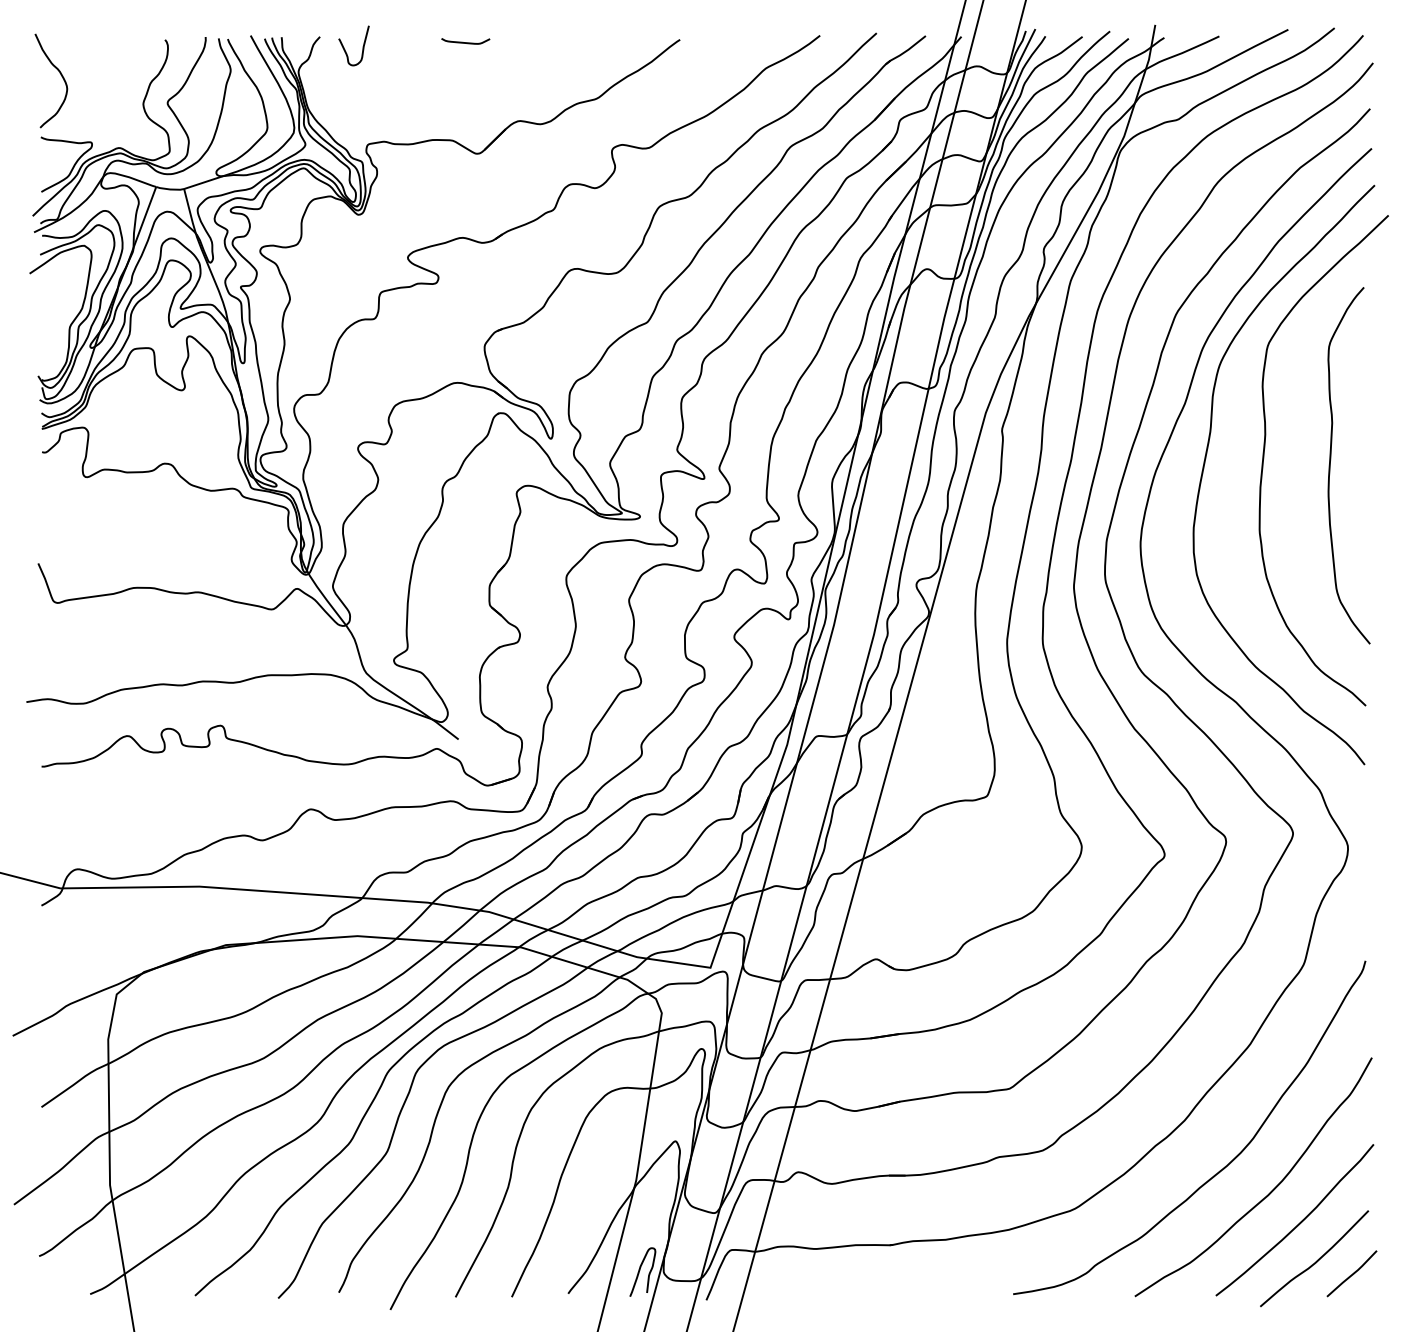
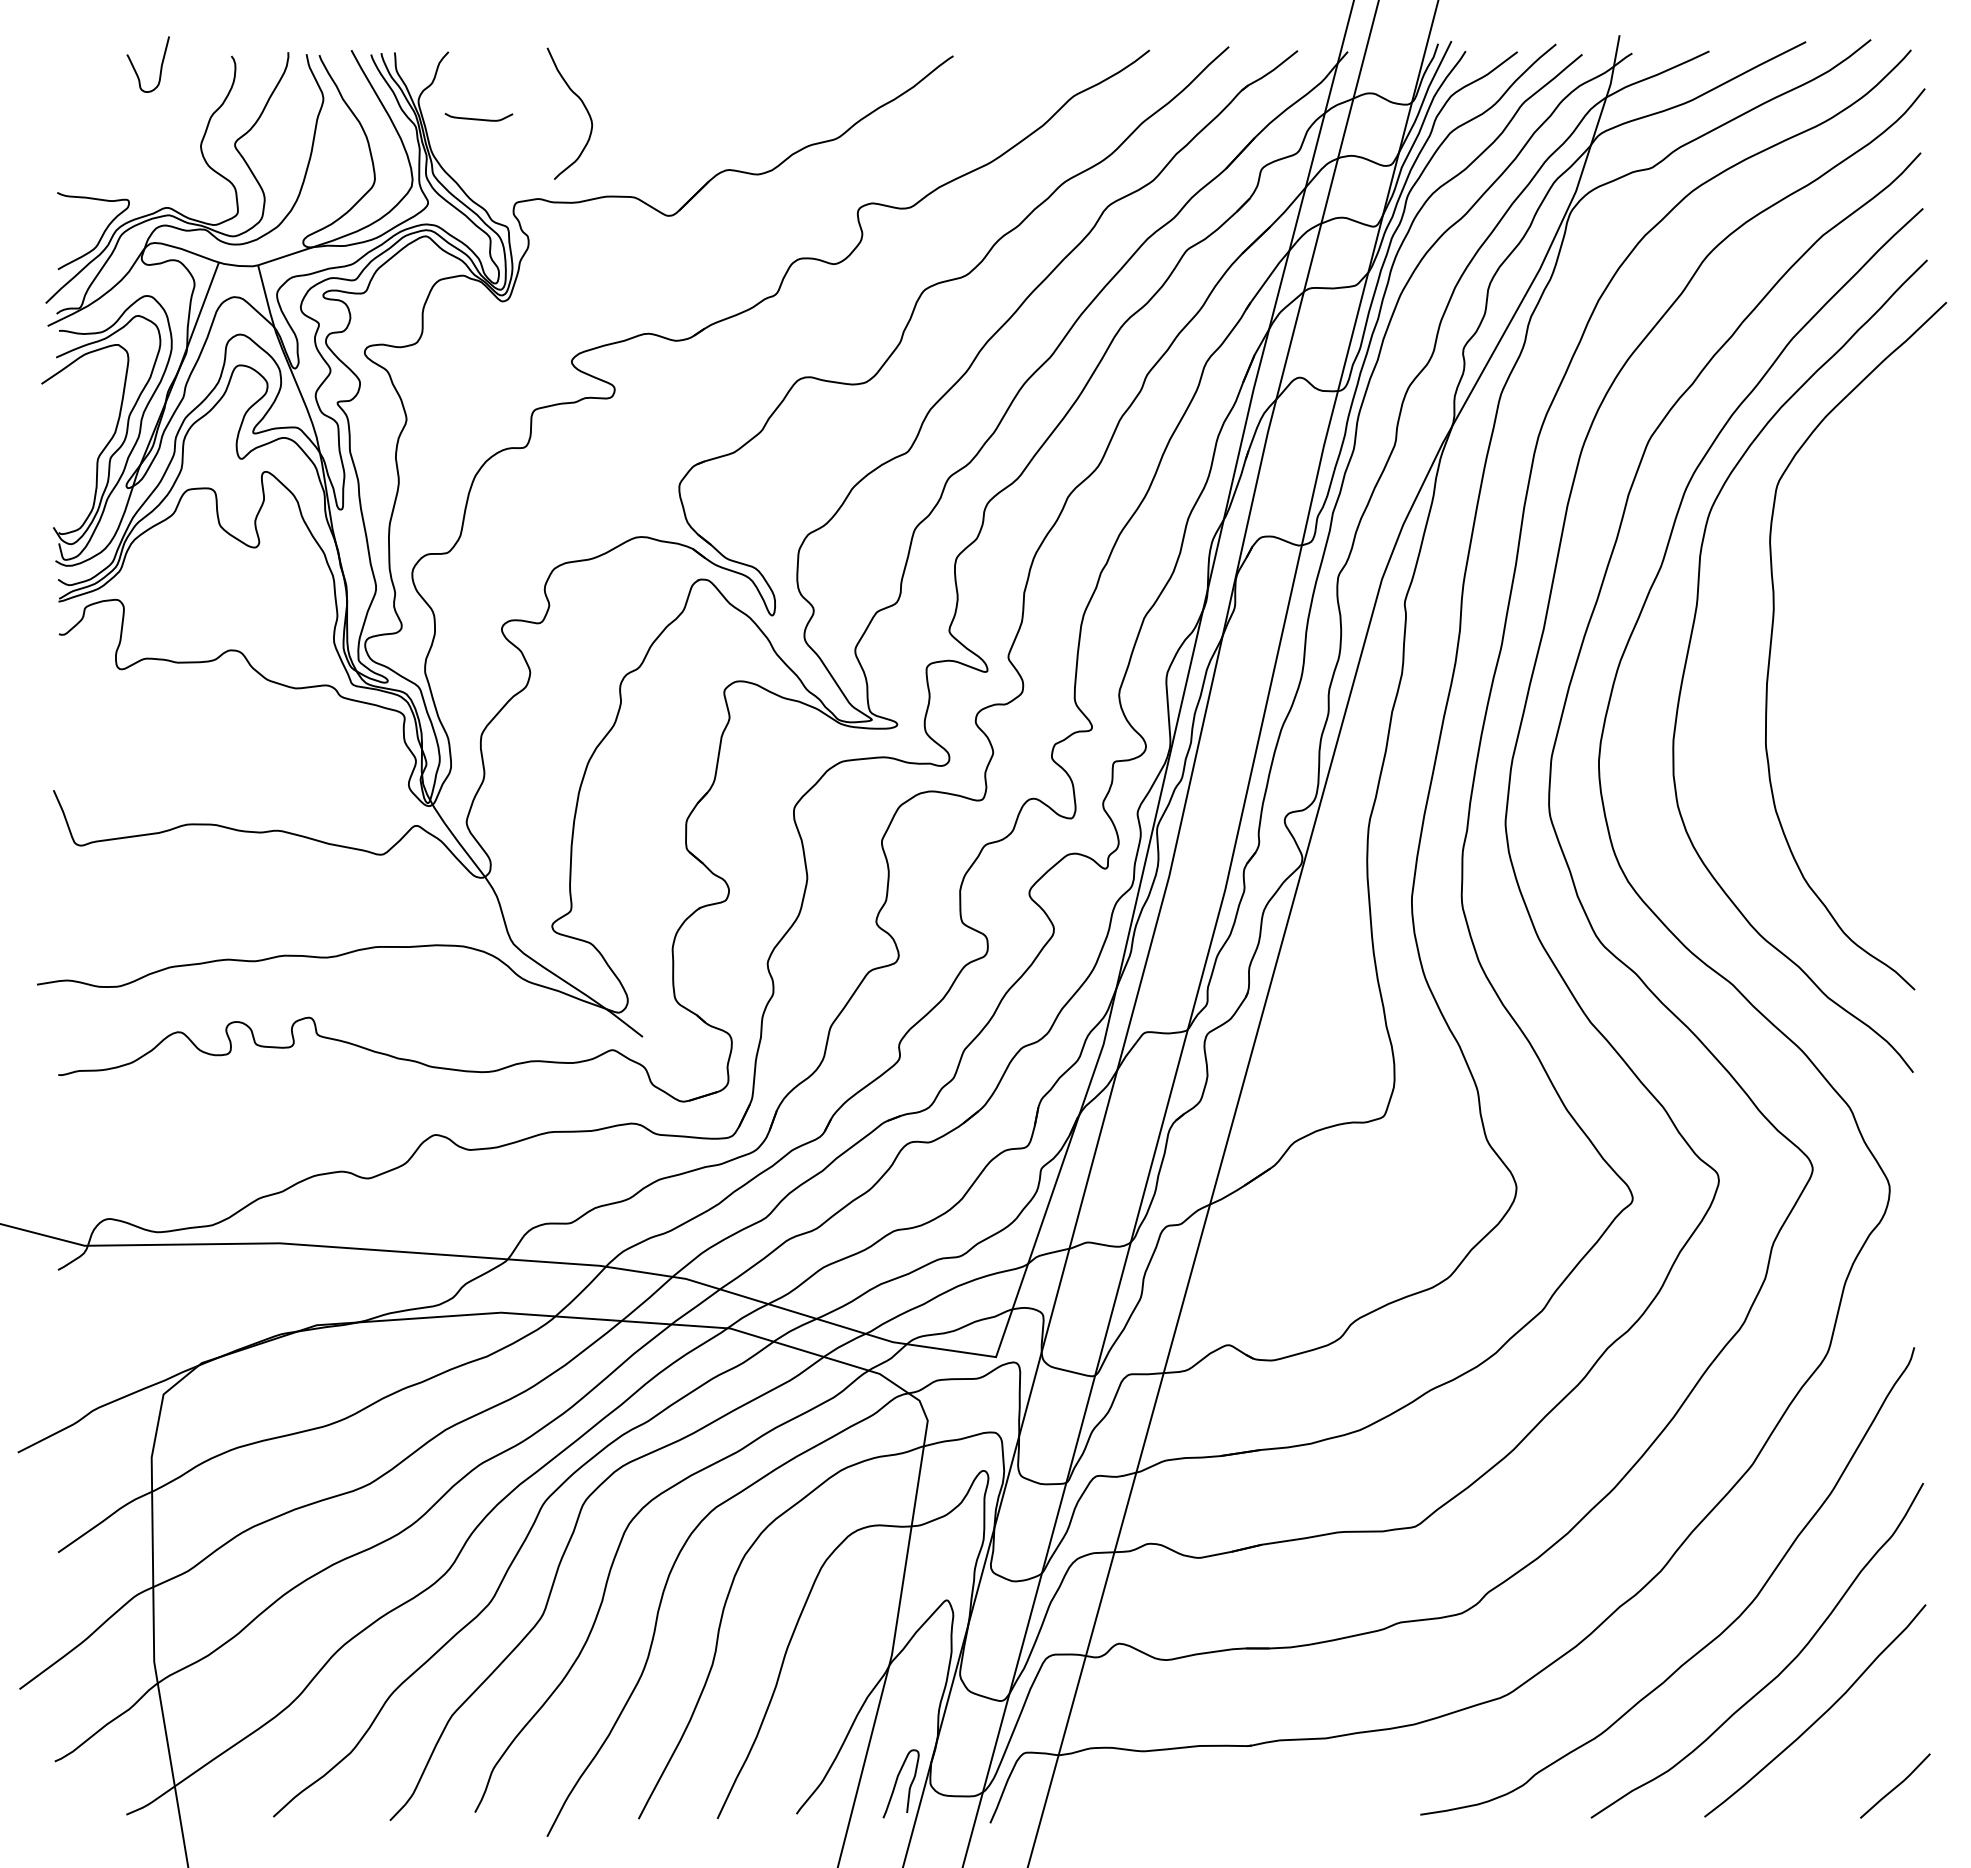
curve: (465, 42) -> (478, 118), moved
curve: (344, 49) -> (135, 69), moved
curve: (60, 74) -> (582, 104), moved
curve: (1330, 465) -> (1865, 652), removed
curve: (1317, 1260) -> (1846, 1767), removed

